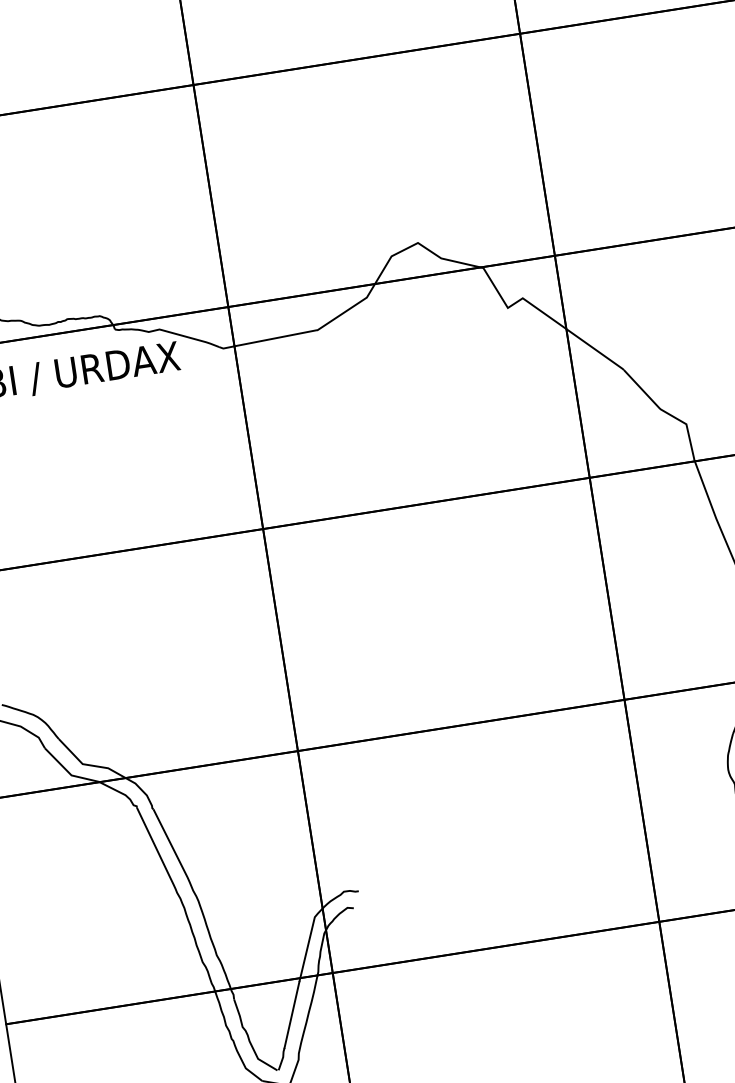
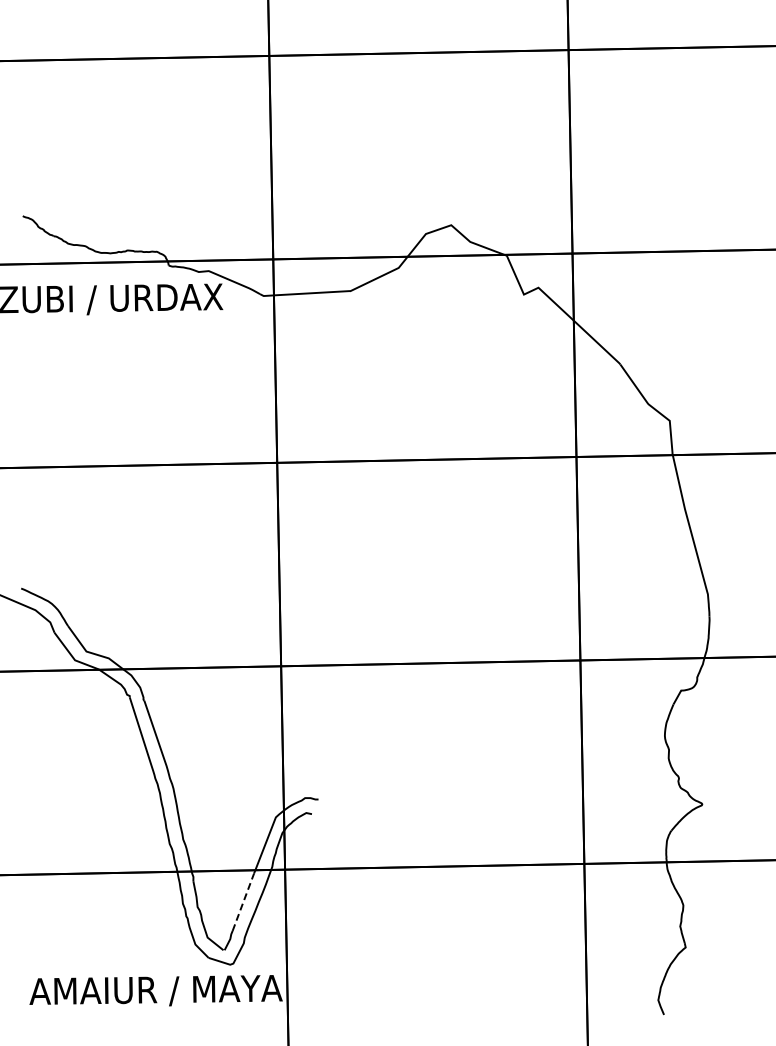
line: (292, 1015) -> (243, 902), solid -> dashed

